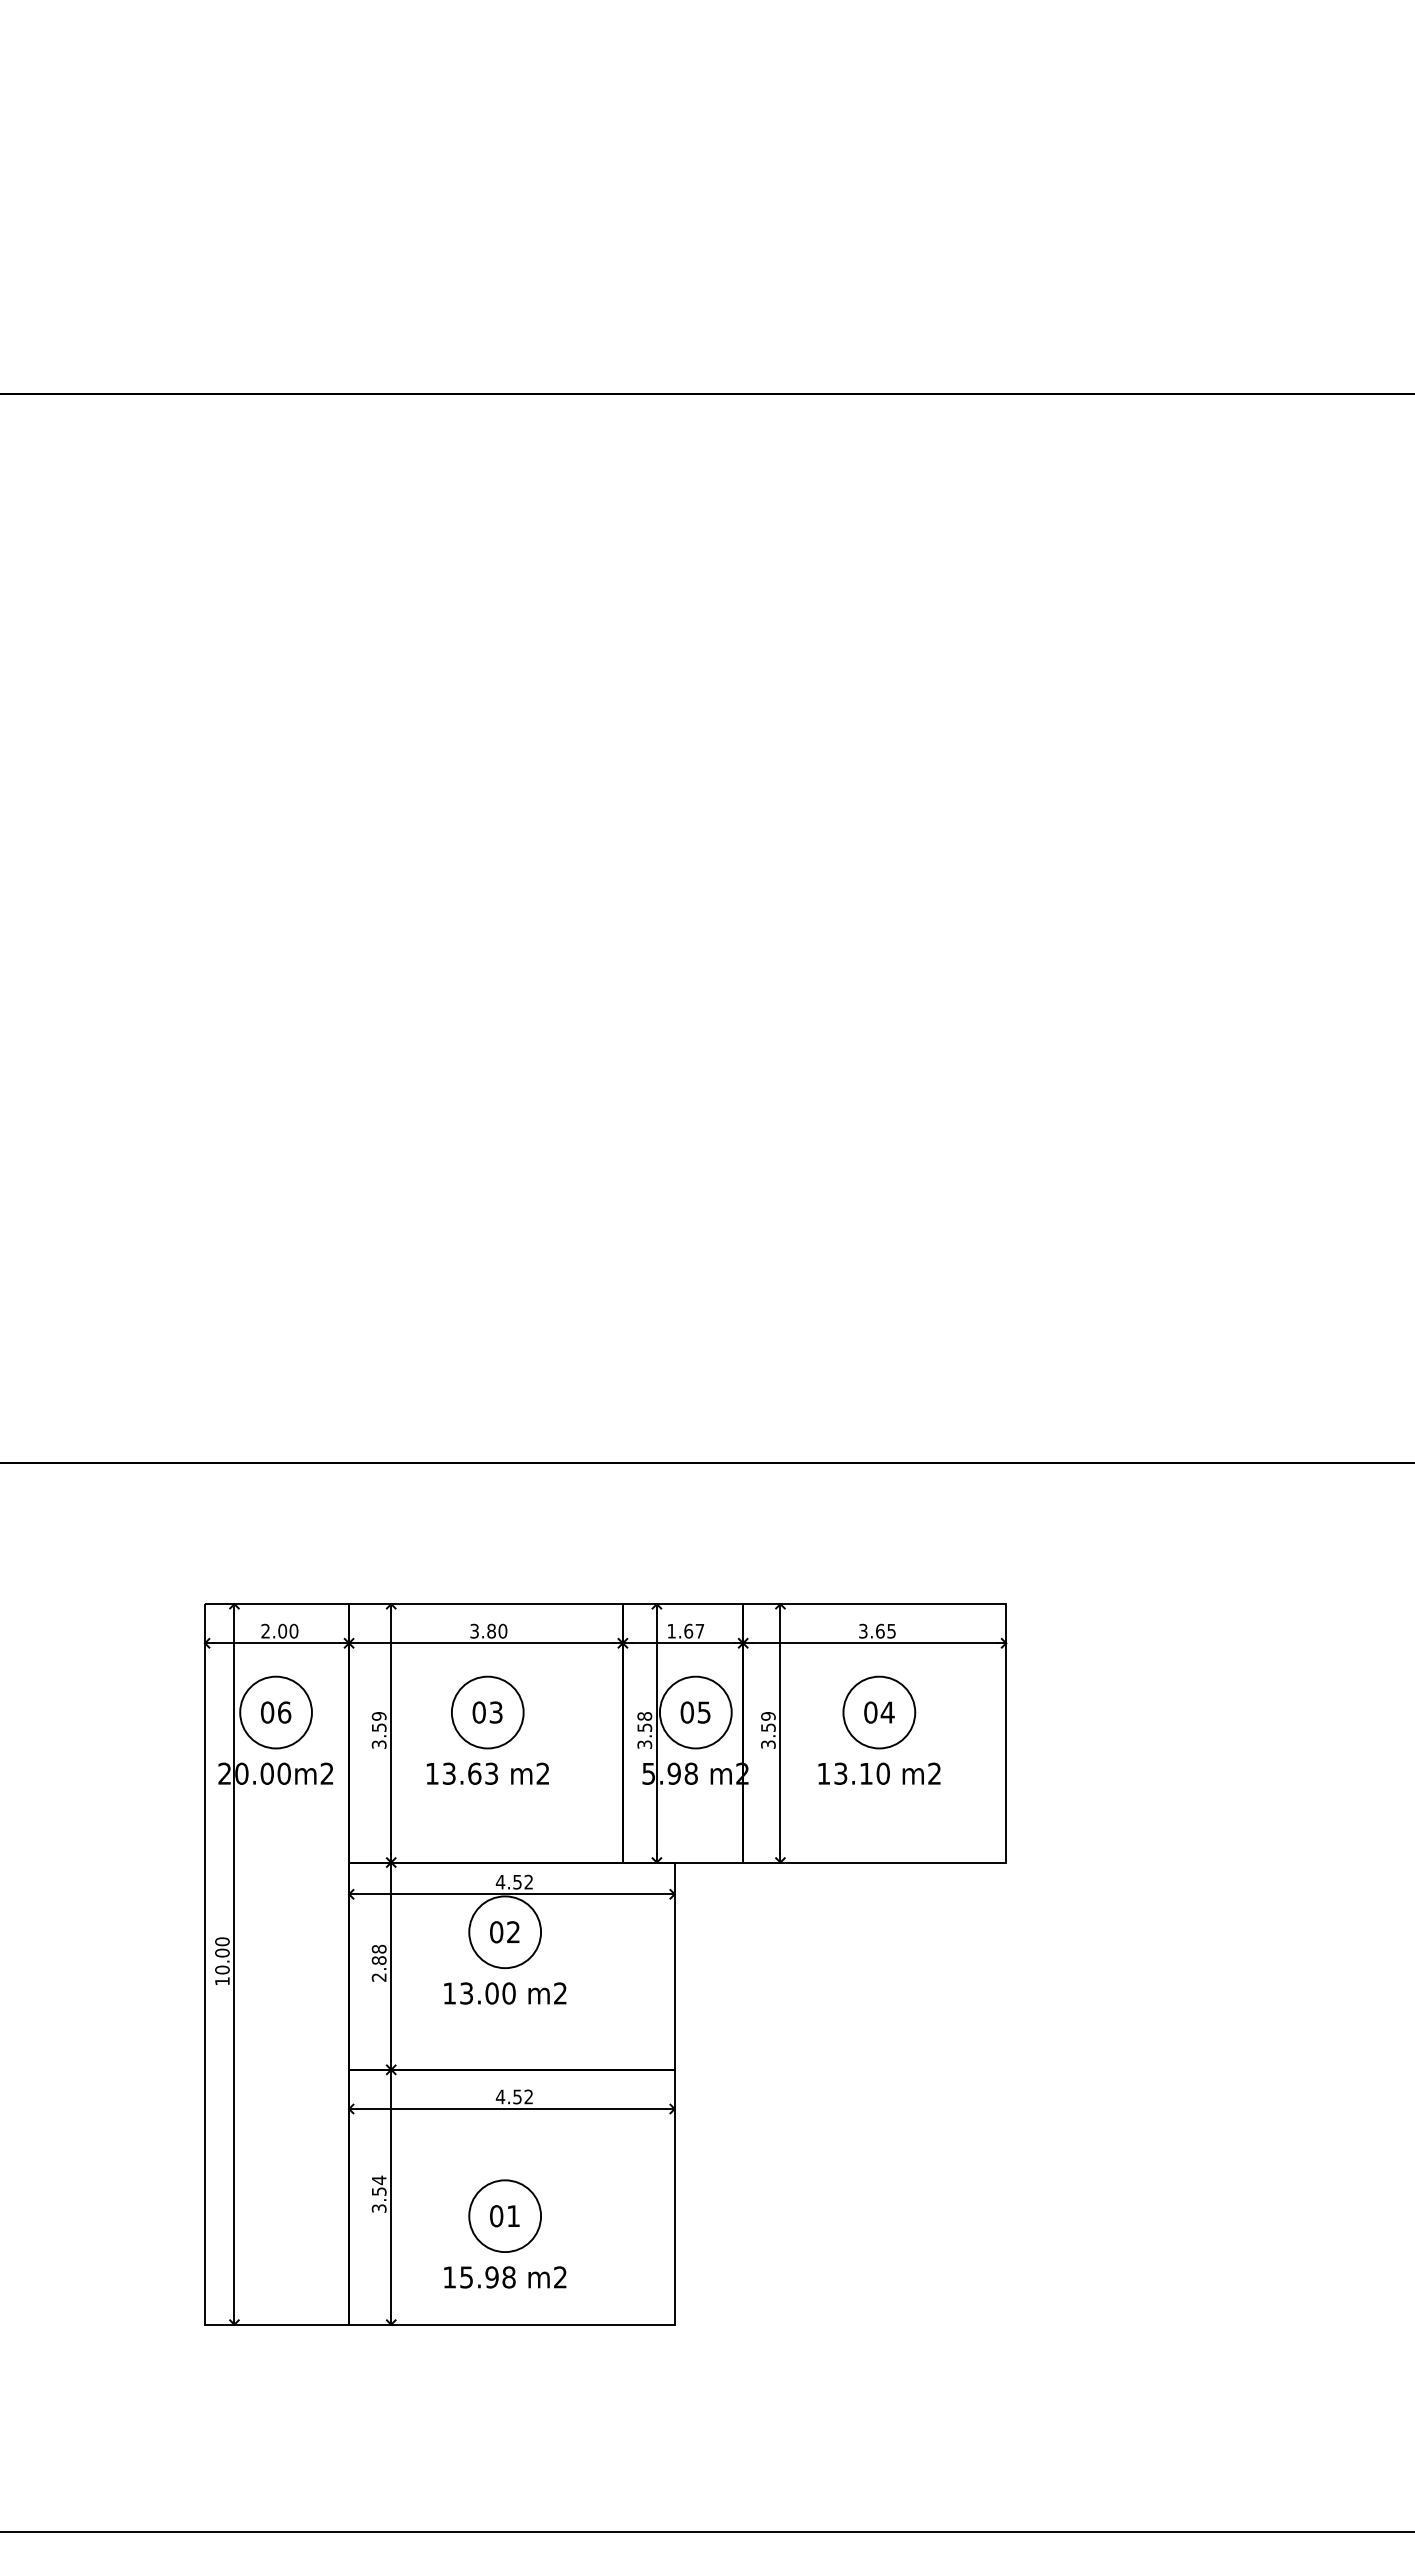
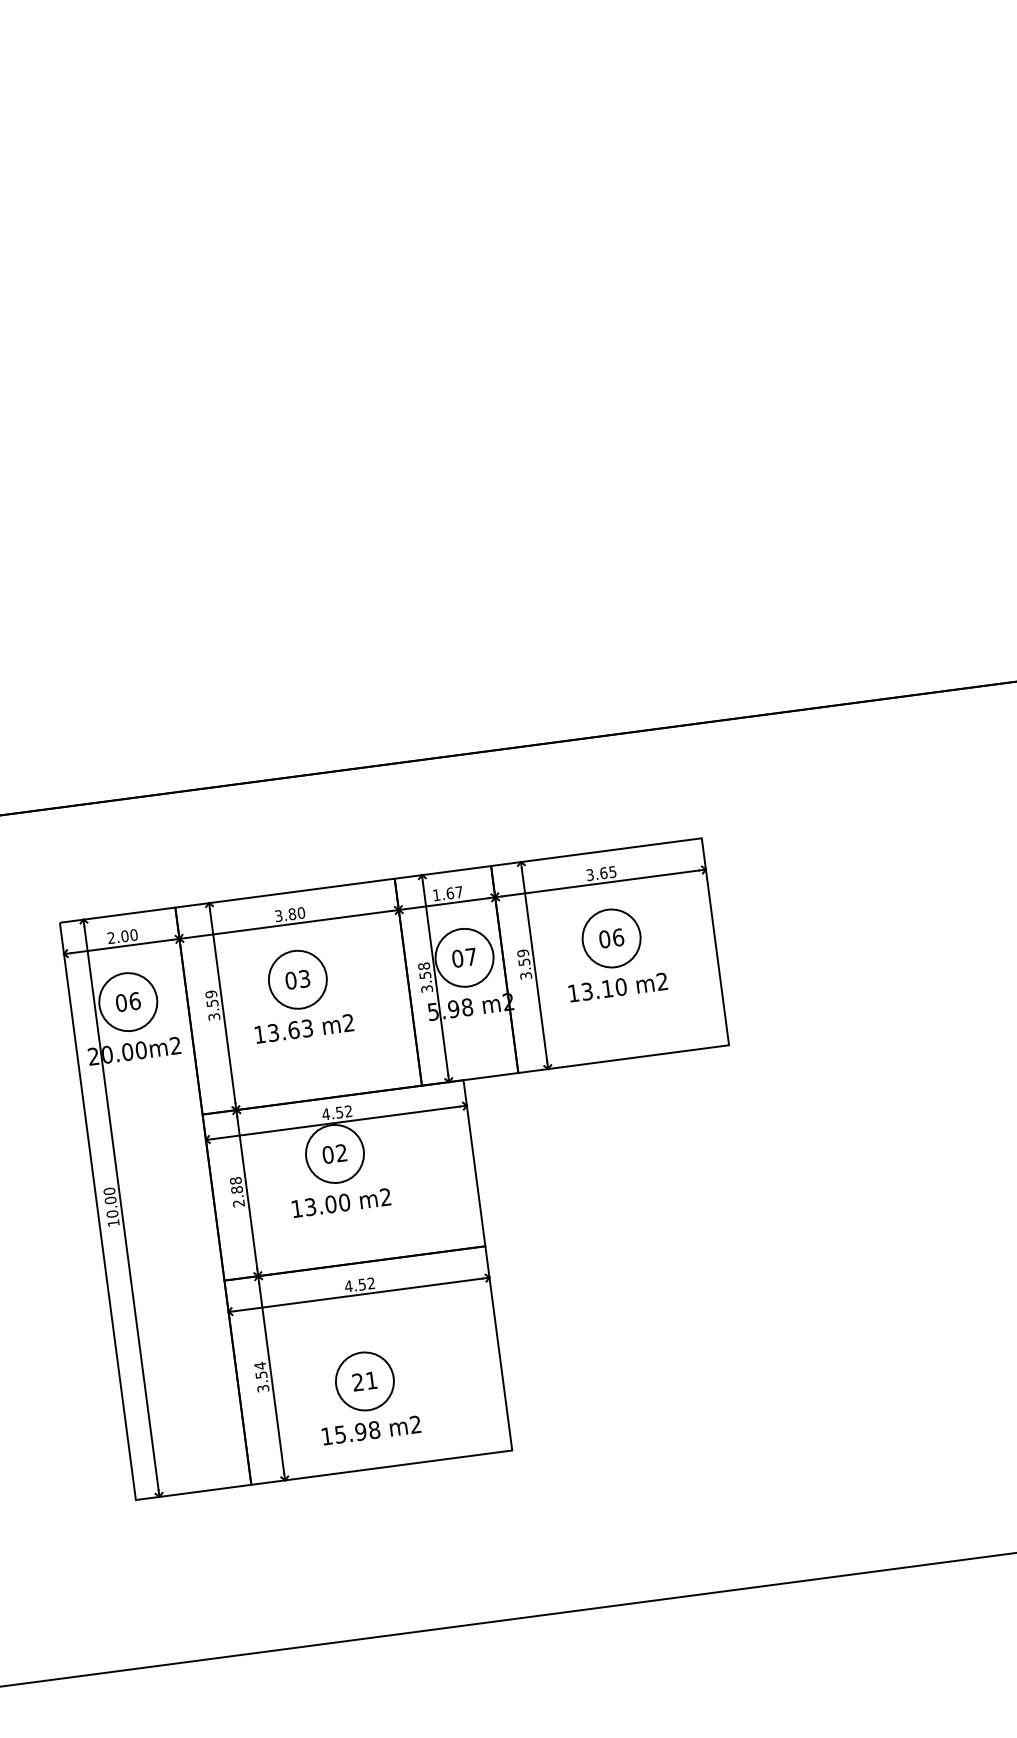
text: (704, 1712) -> (471, 956), 05 -> 07
text: (887, 1712) -> (618, 937), 04 -> 06
text: (496, 2216) -> (358, 1382), 01 -> 21

